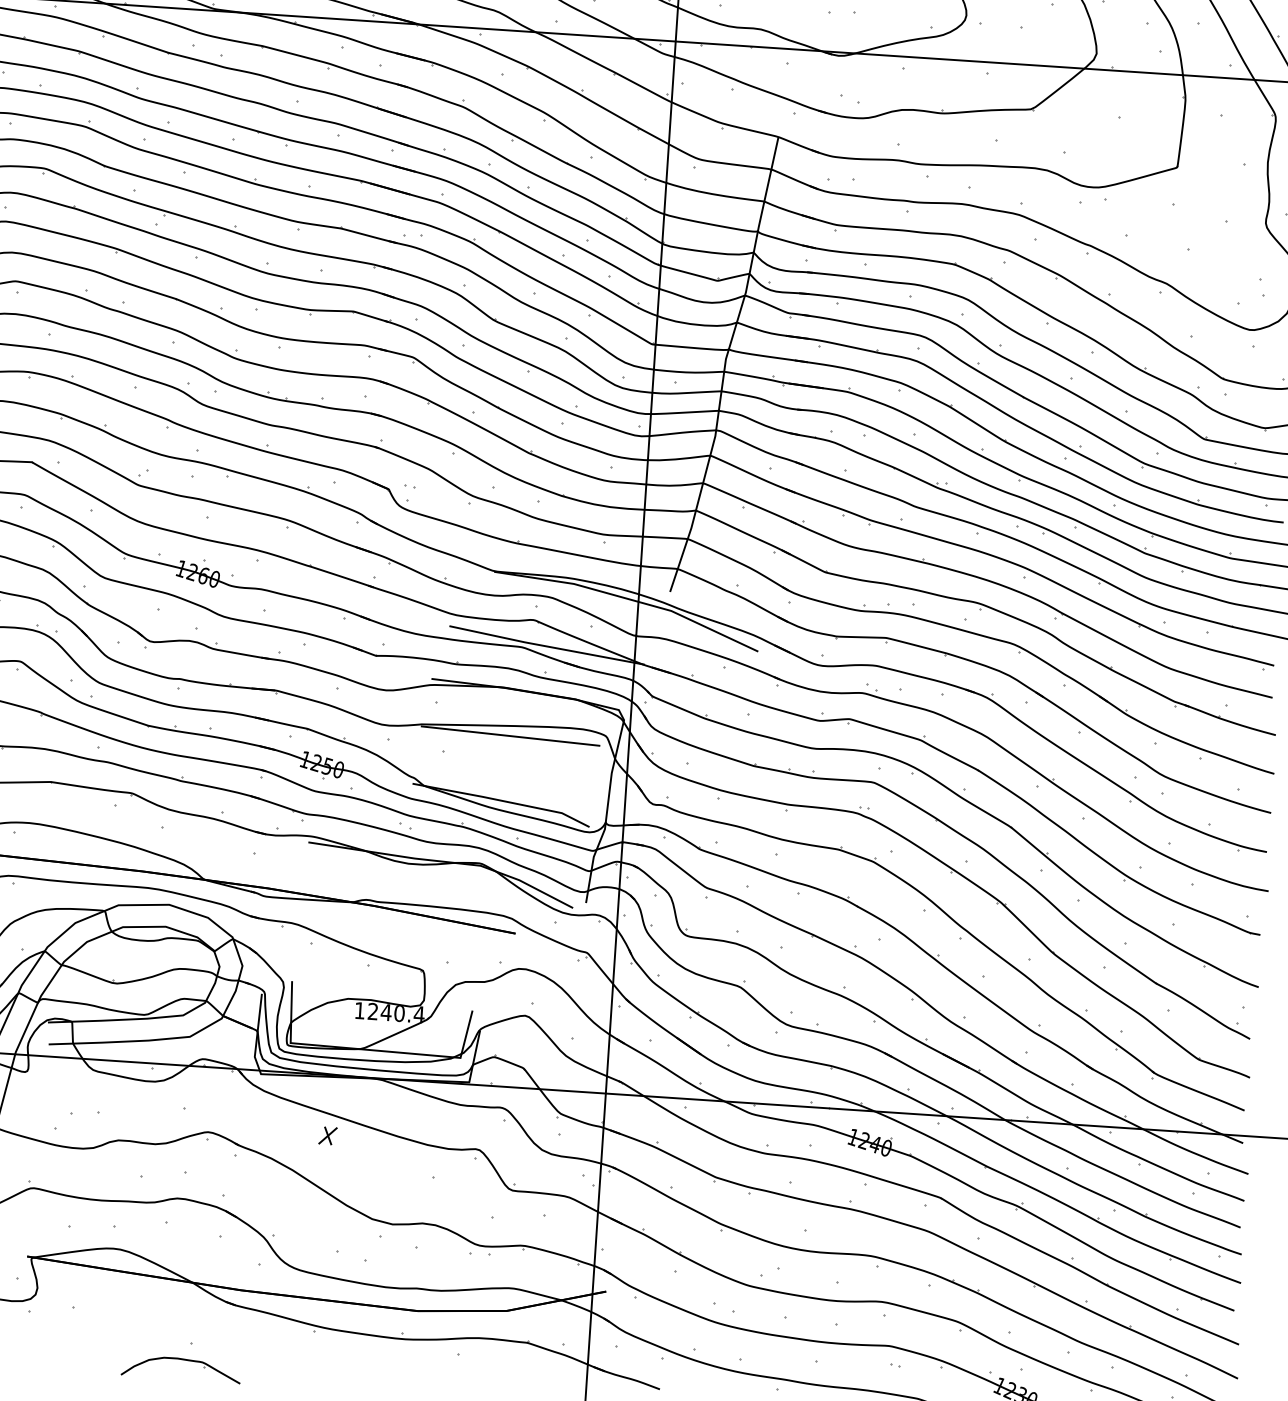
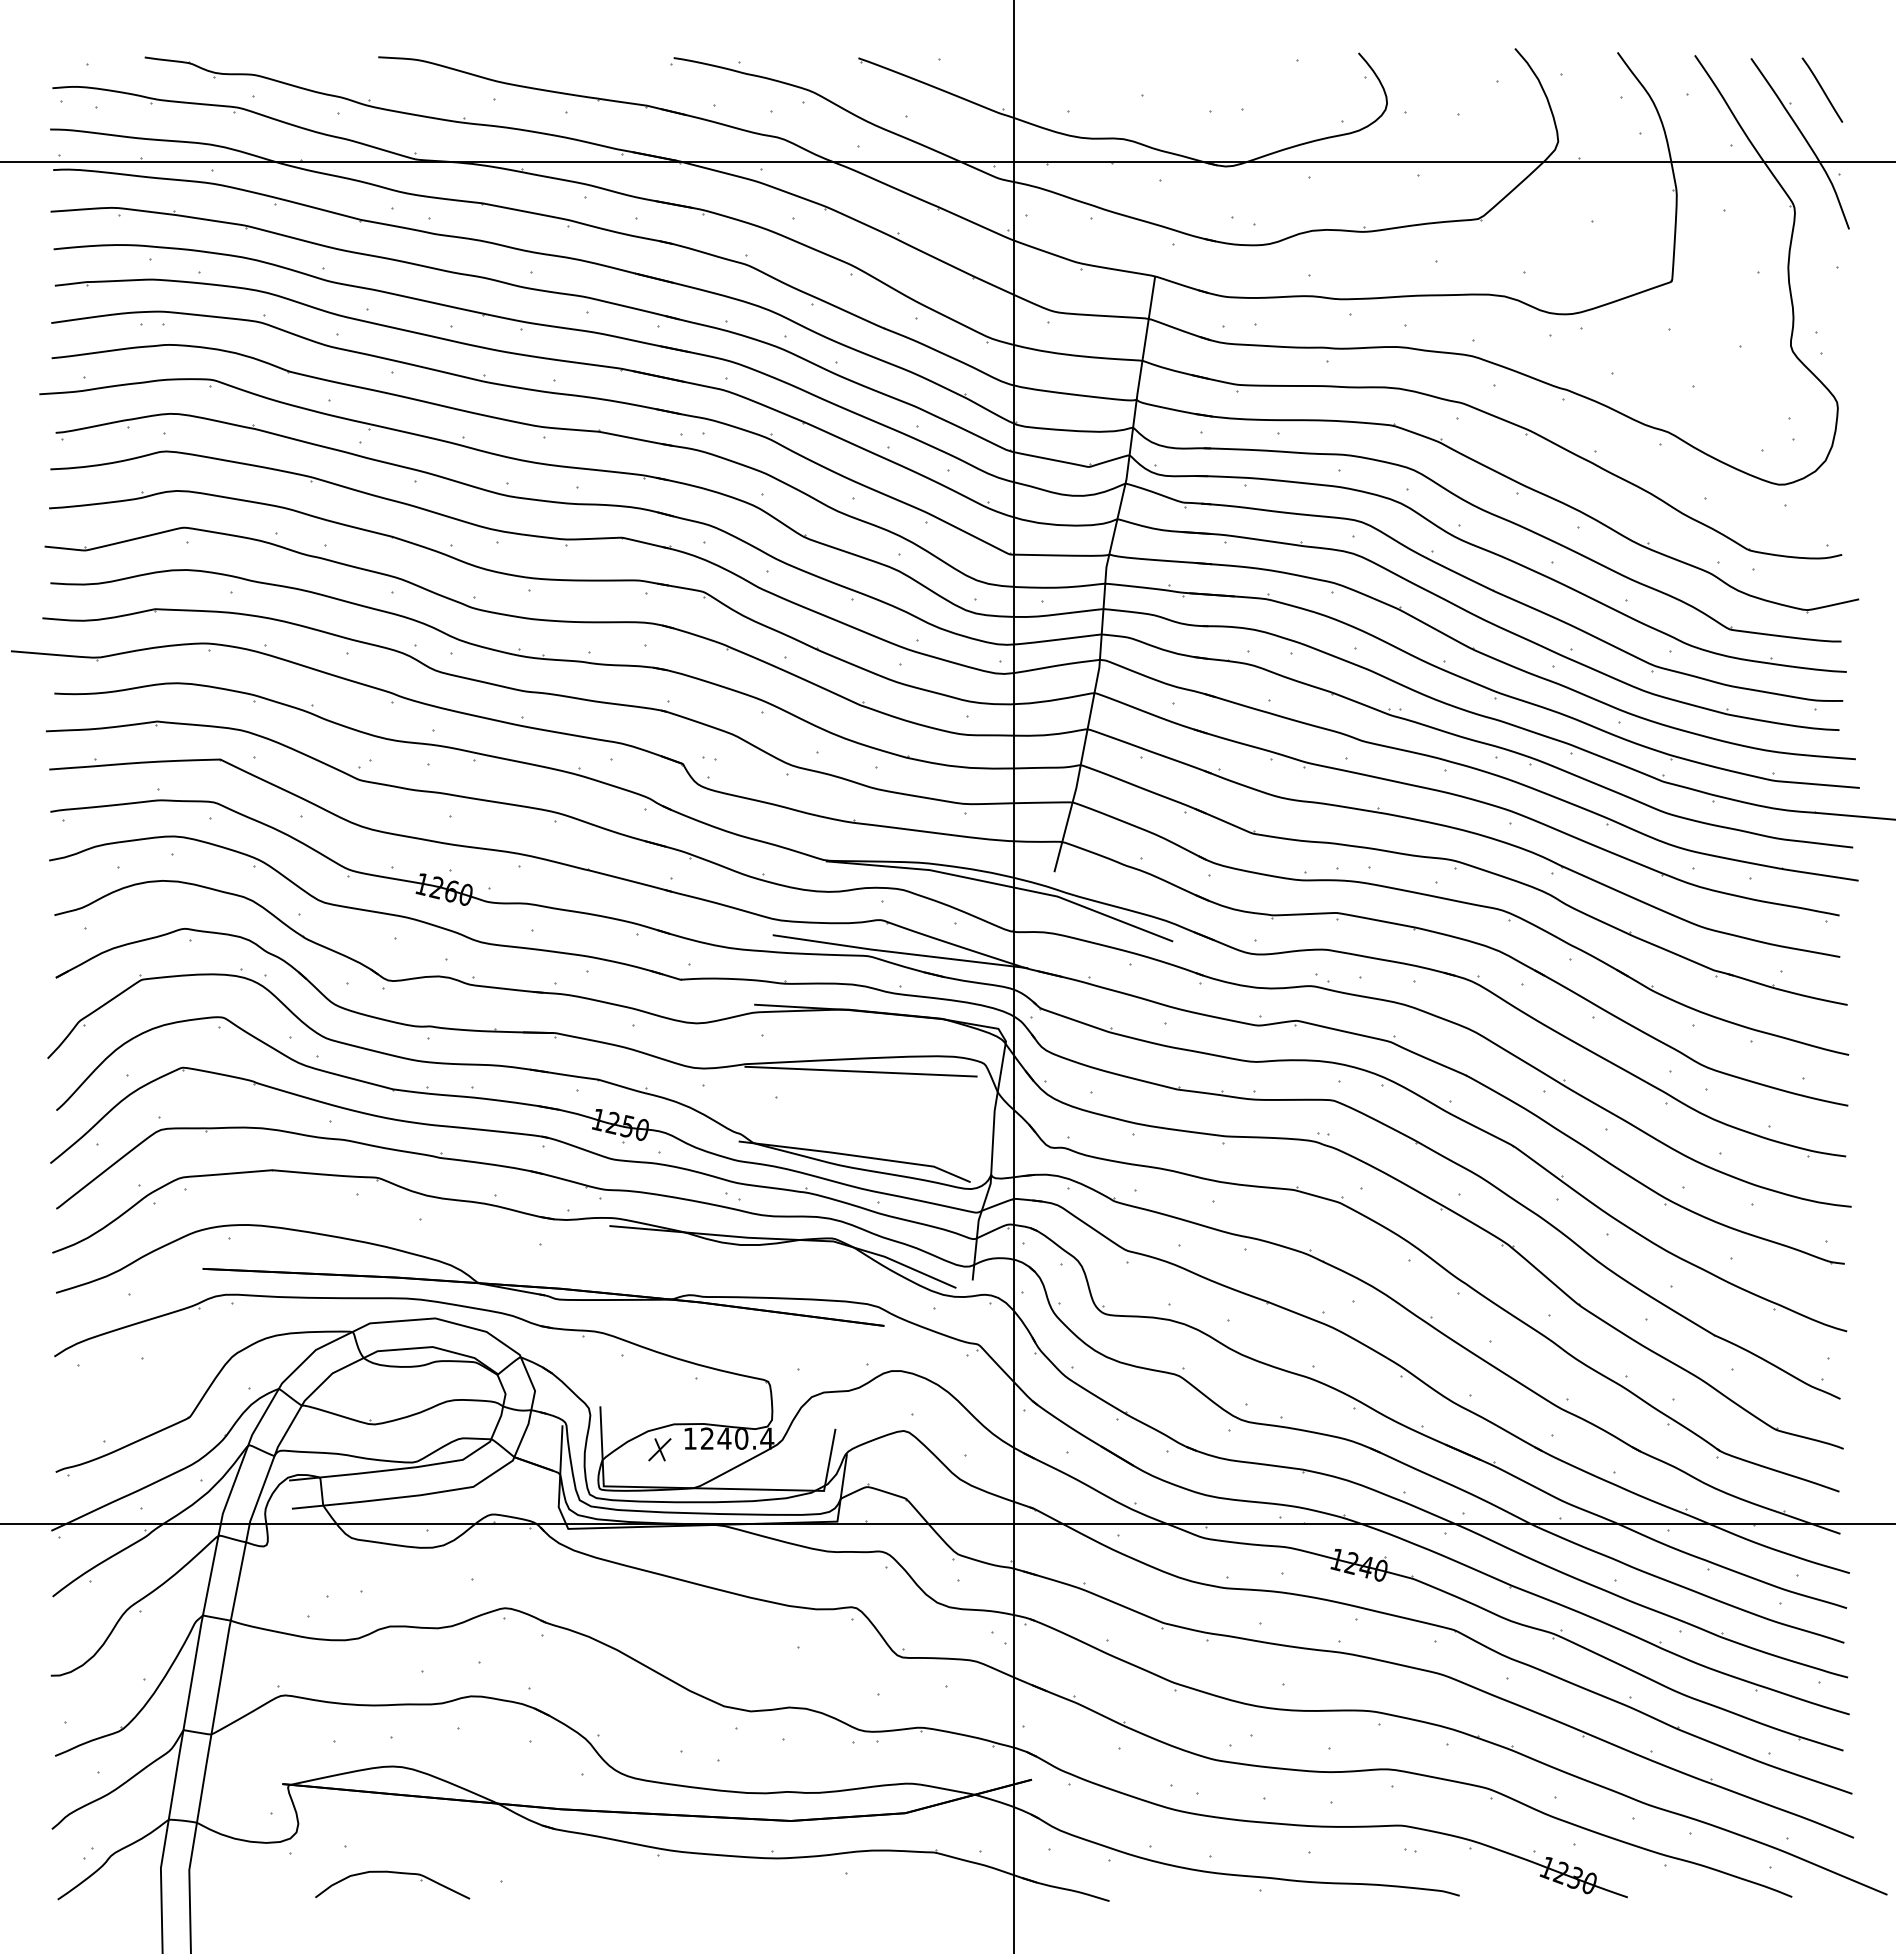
part: (327, 1135) -> (659, 1449), moved
part: (181, 1360) -> (392, 1873), moved

